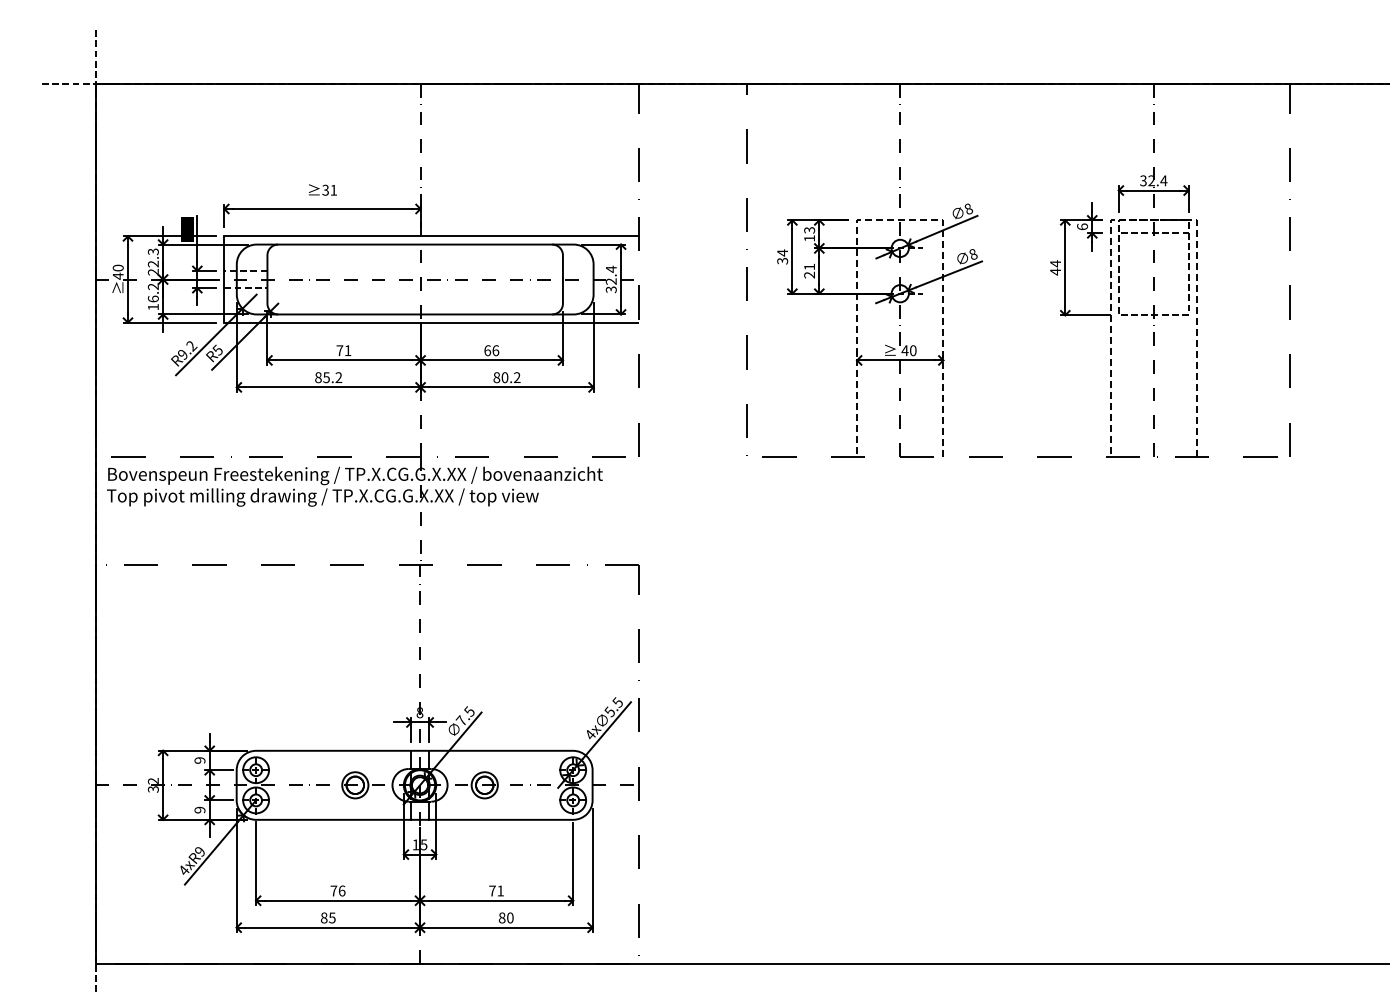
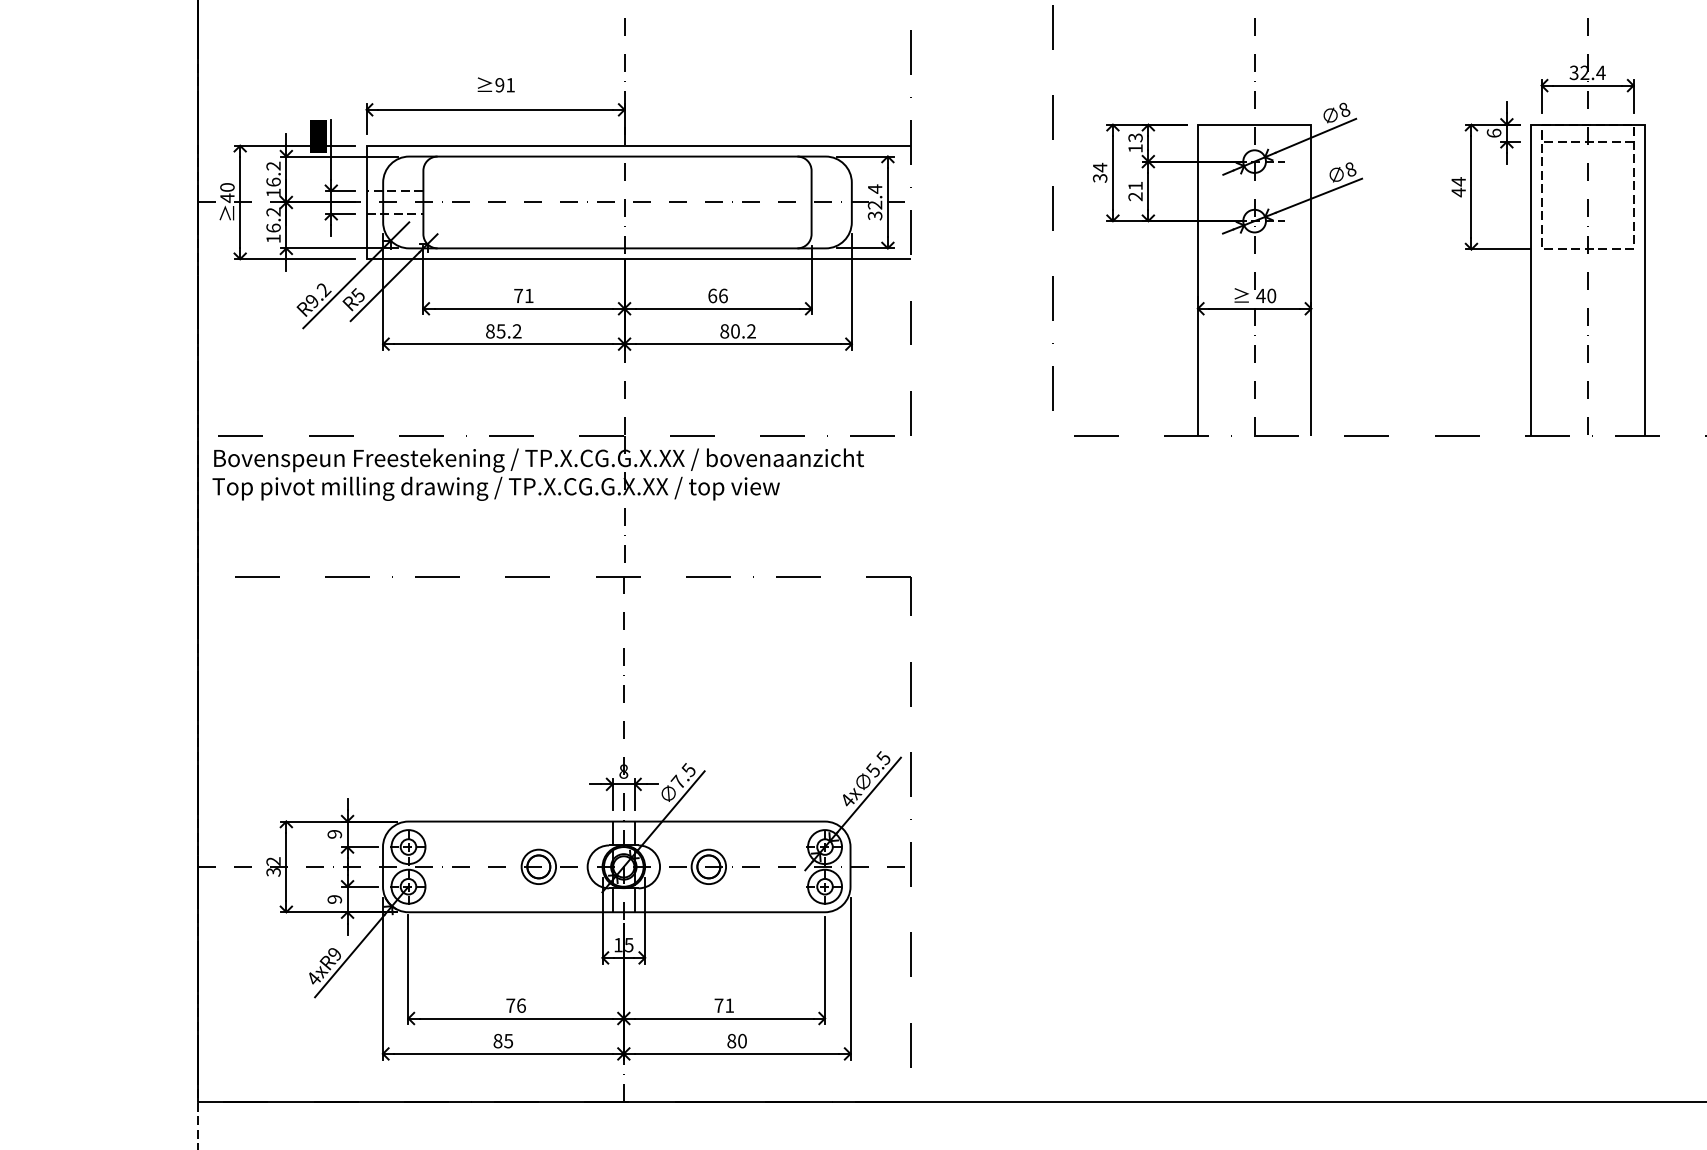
text: (325, 190) -> (499, 85), 31 -> 91
line: (899, 220) -> (1253, 124), dashed -> solid
line: (1153, 220) -> (1587, 124), dashed -> solid
text: (152, 261) -> (272, 178), 22.3 -> 16.2

